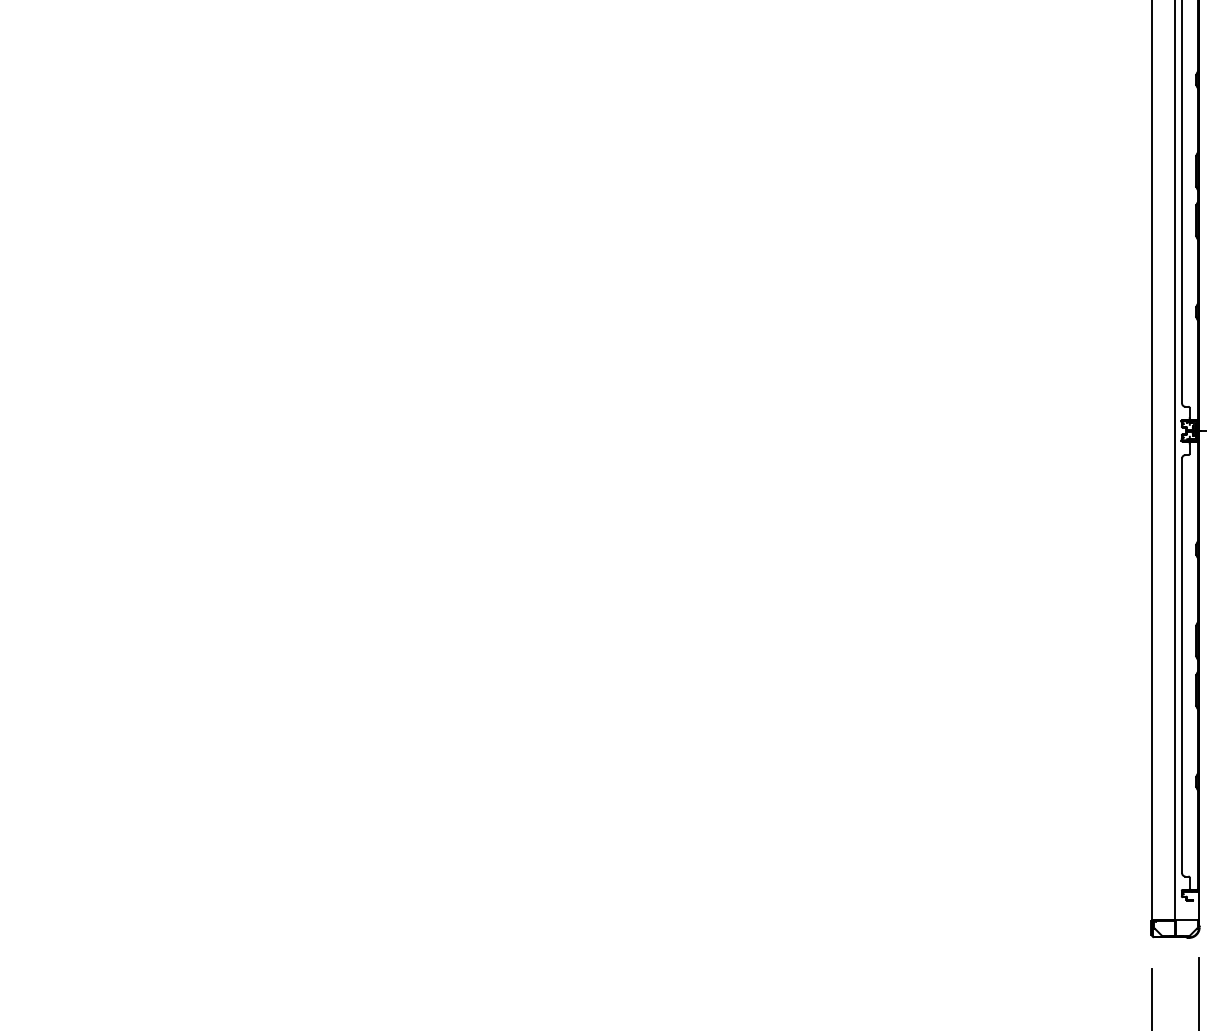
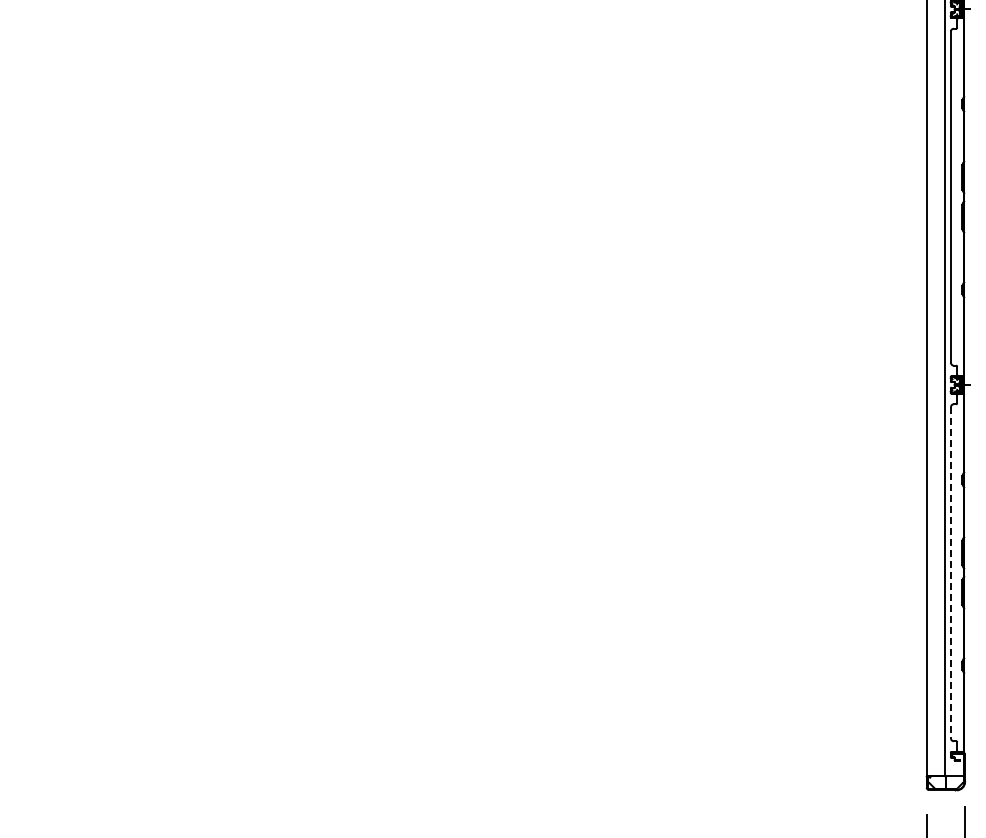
line: (1181, 665) -> (950, 572), solid -> dashed

